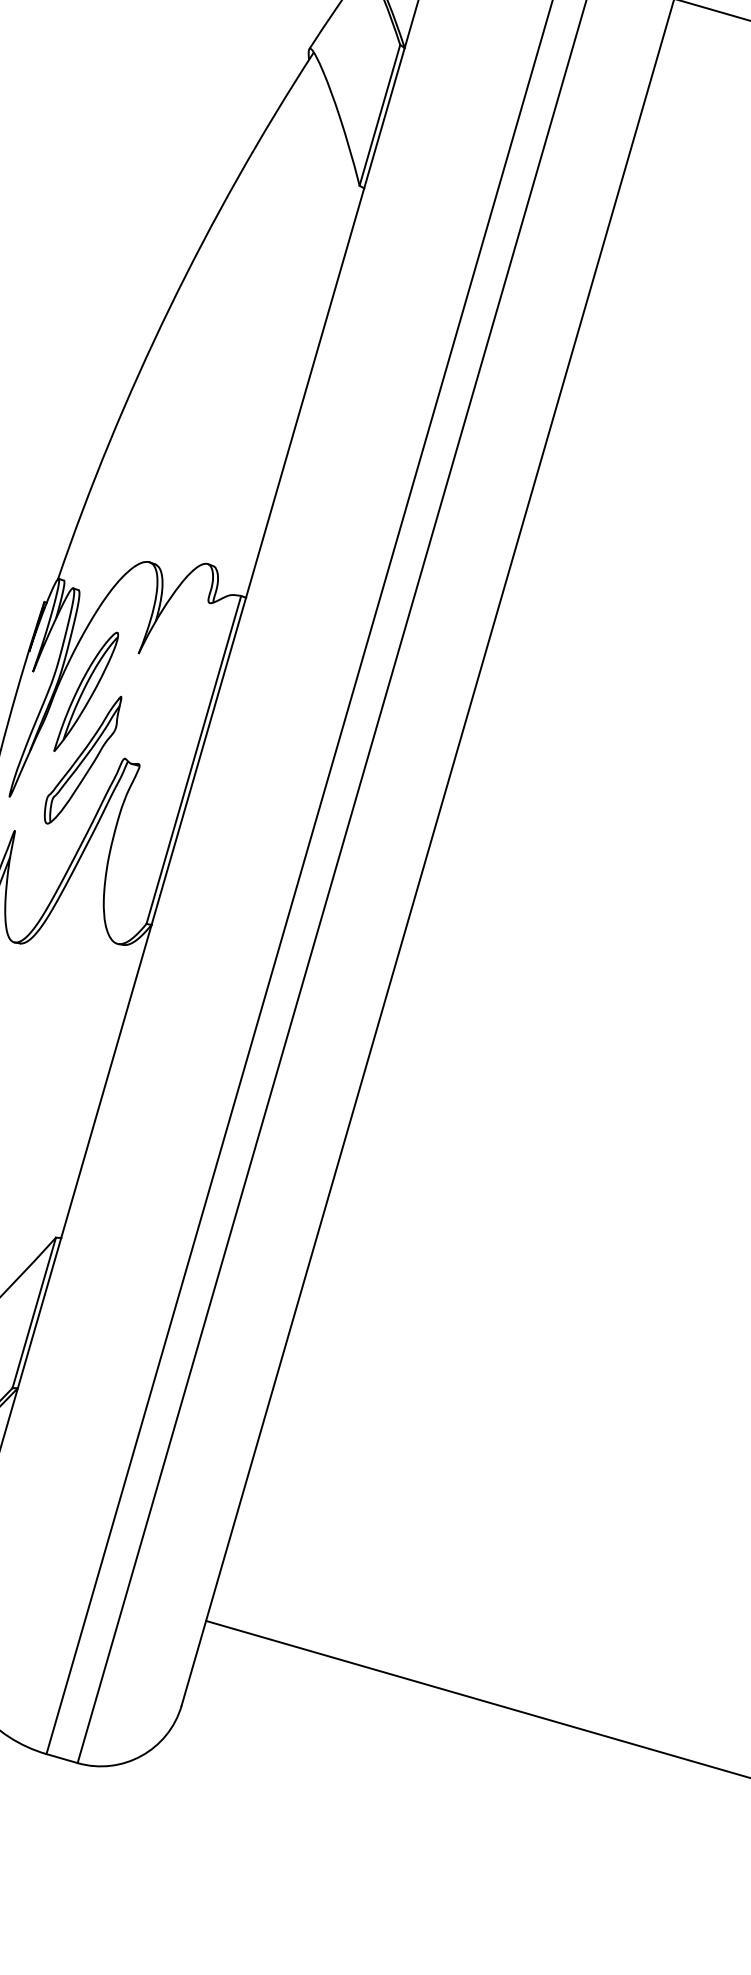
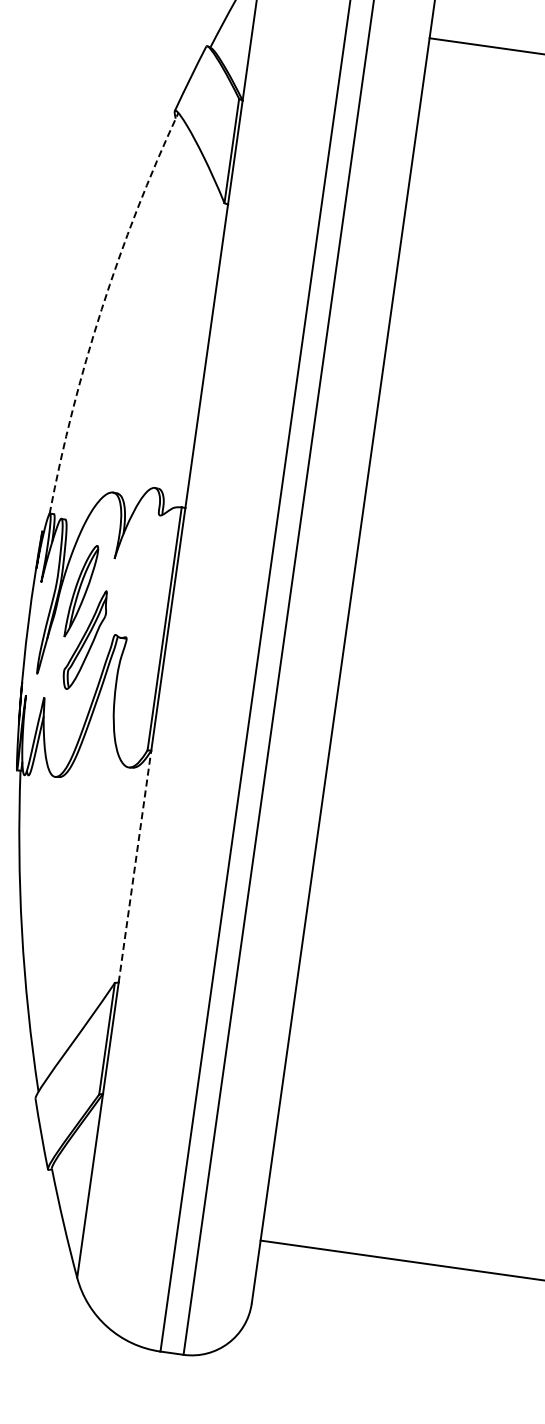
arc: (169, 307) -> (101, 309), solid -> dashed
line: (107, 1081) -> (135, 866), solid -> dashed

